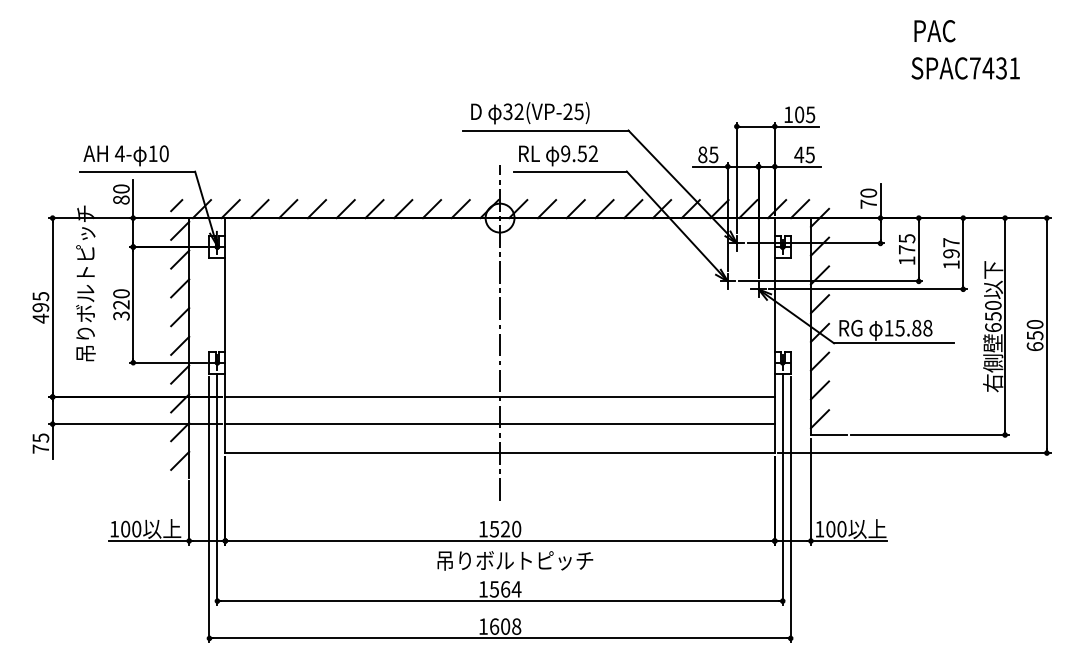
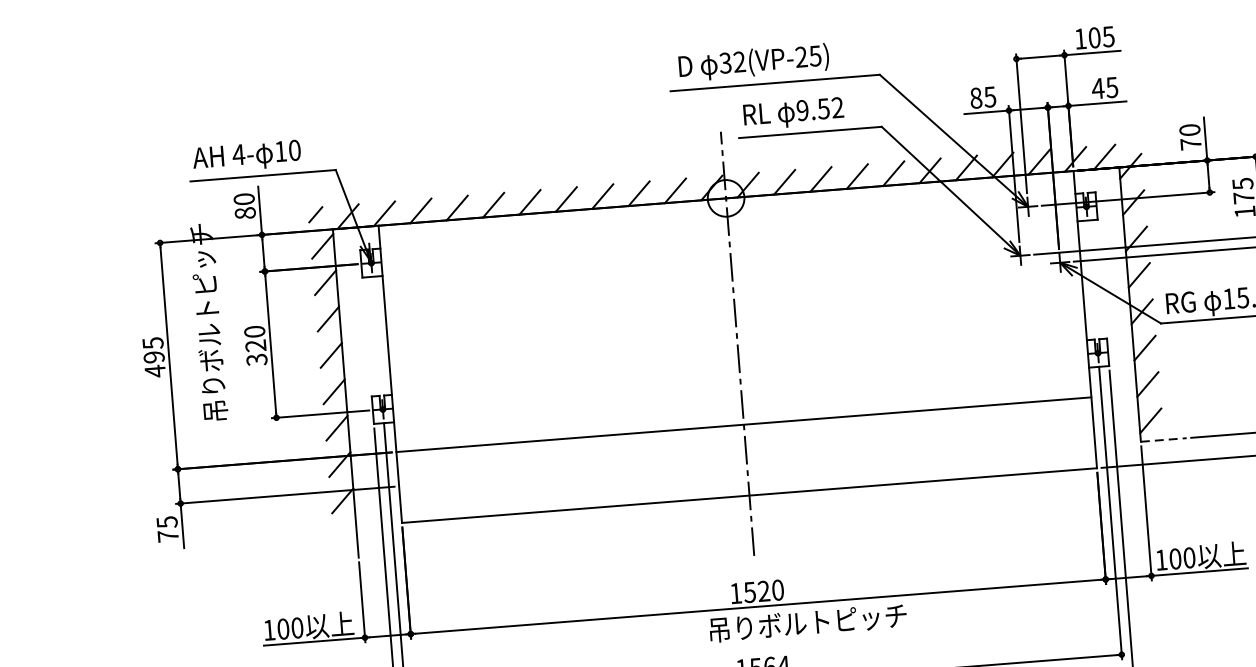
line: (499, 424) -> (745, 459), removed
line: (829, 435) -> (1164, 440), solid -> dashed
line: (180, 460) -> (345, 536), removed
text: (515, 560) -> (808, 622), moved

